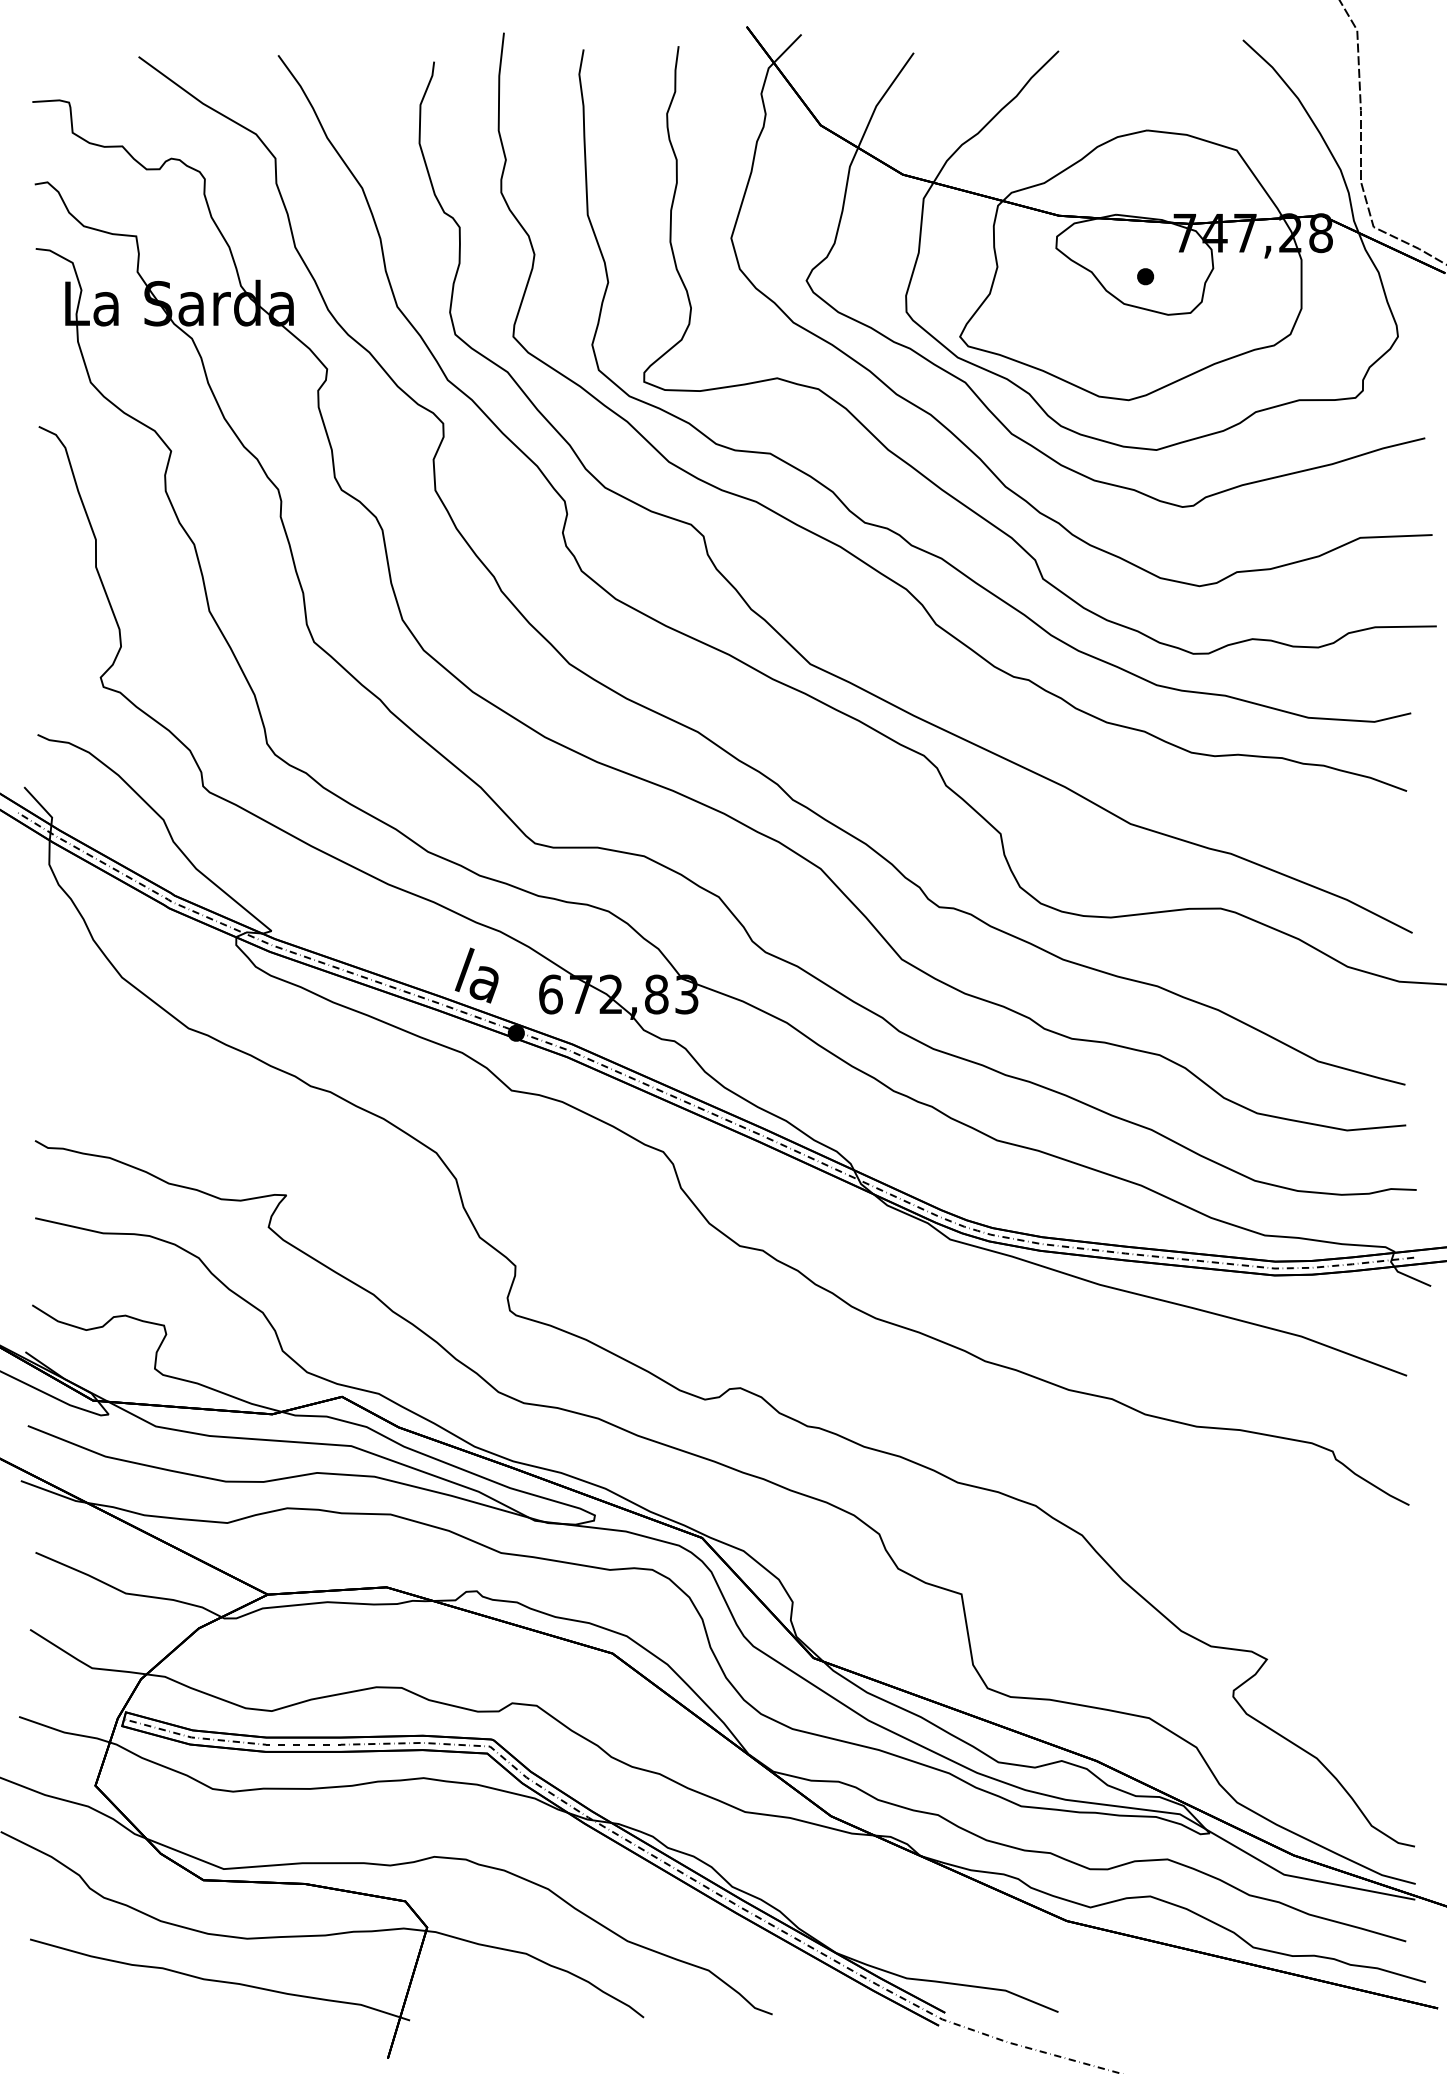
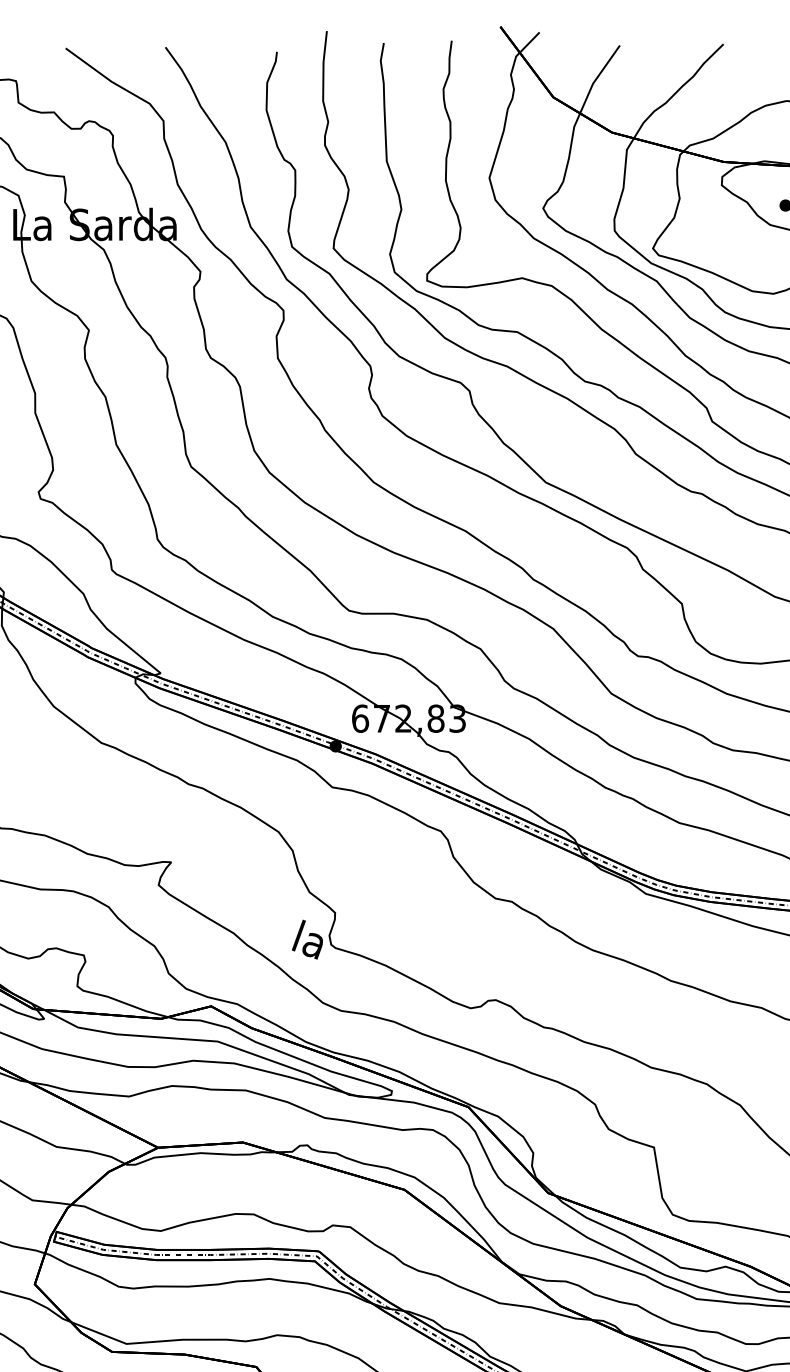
text: (476, 975) -> (307, 939), moved

